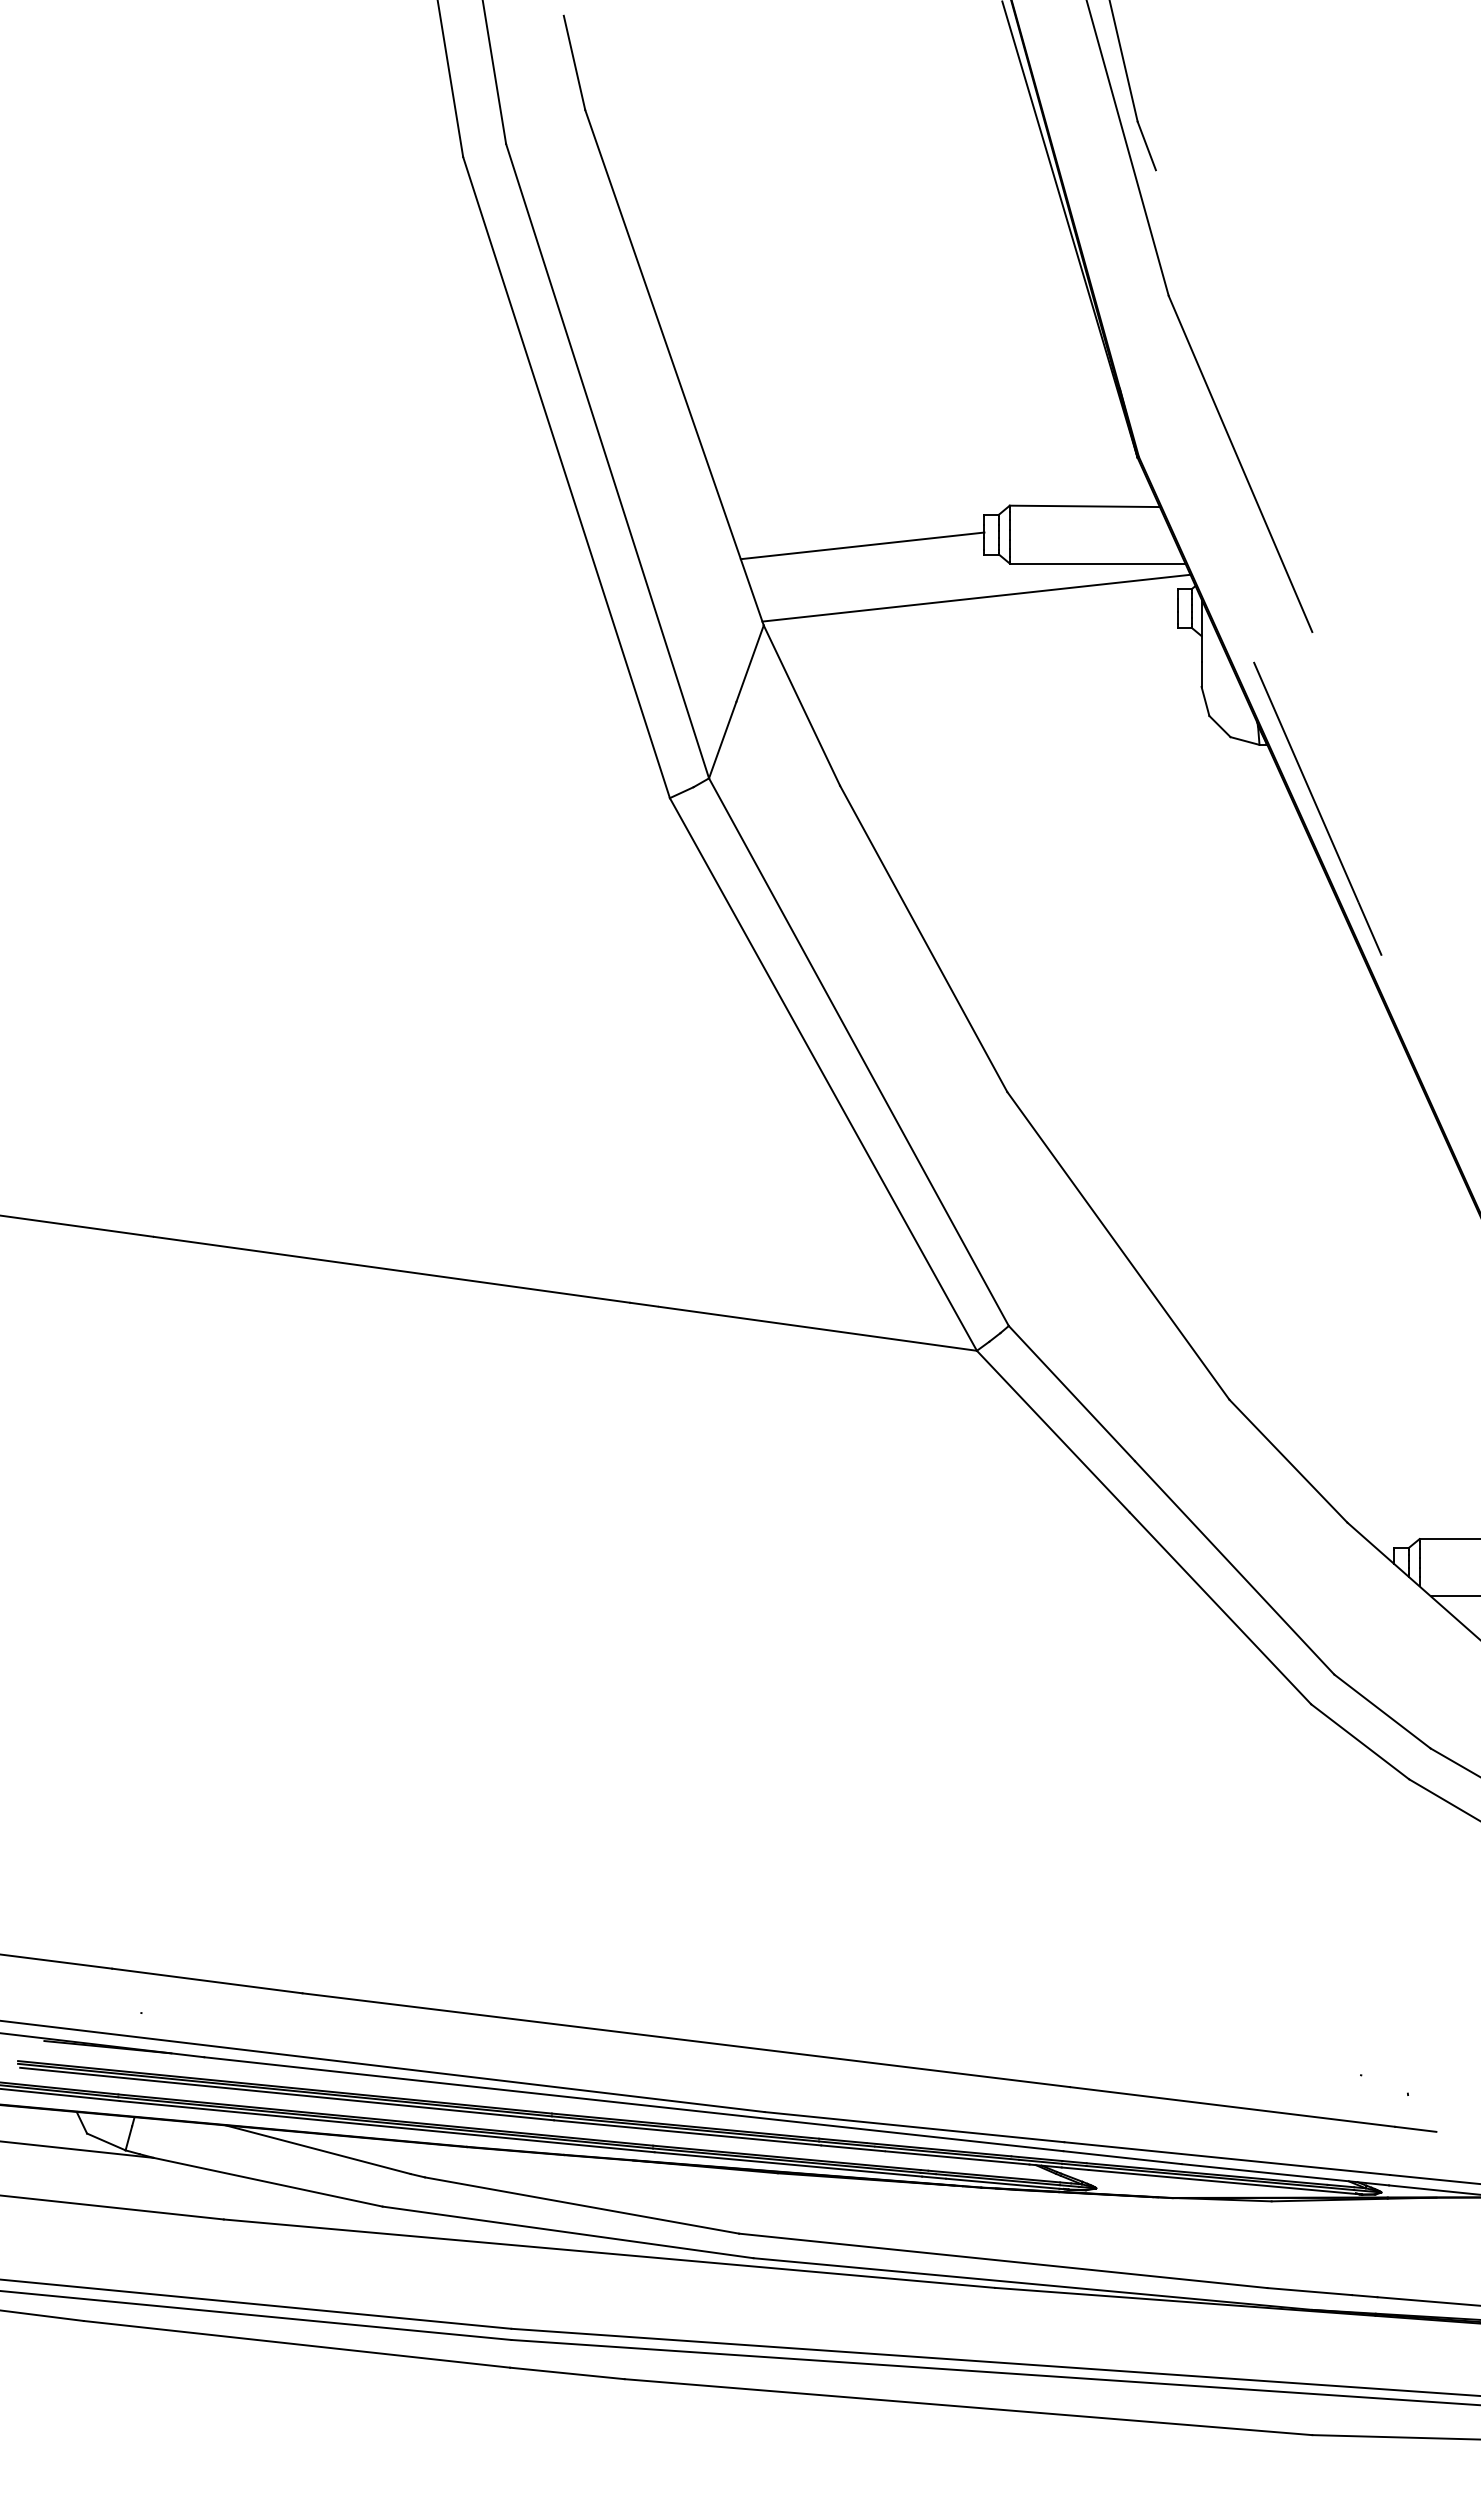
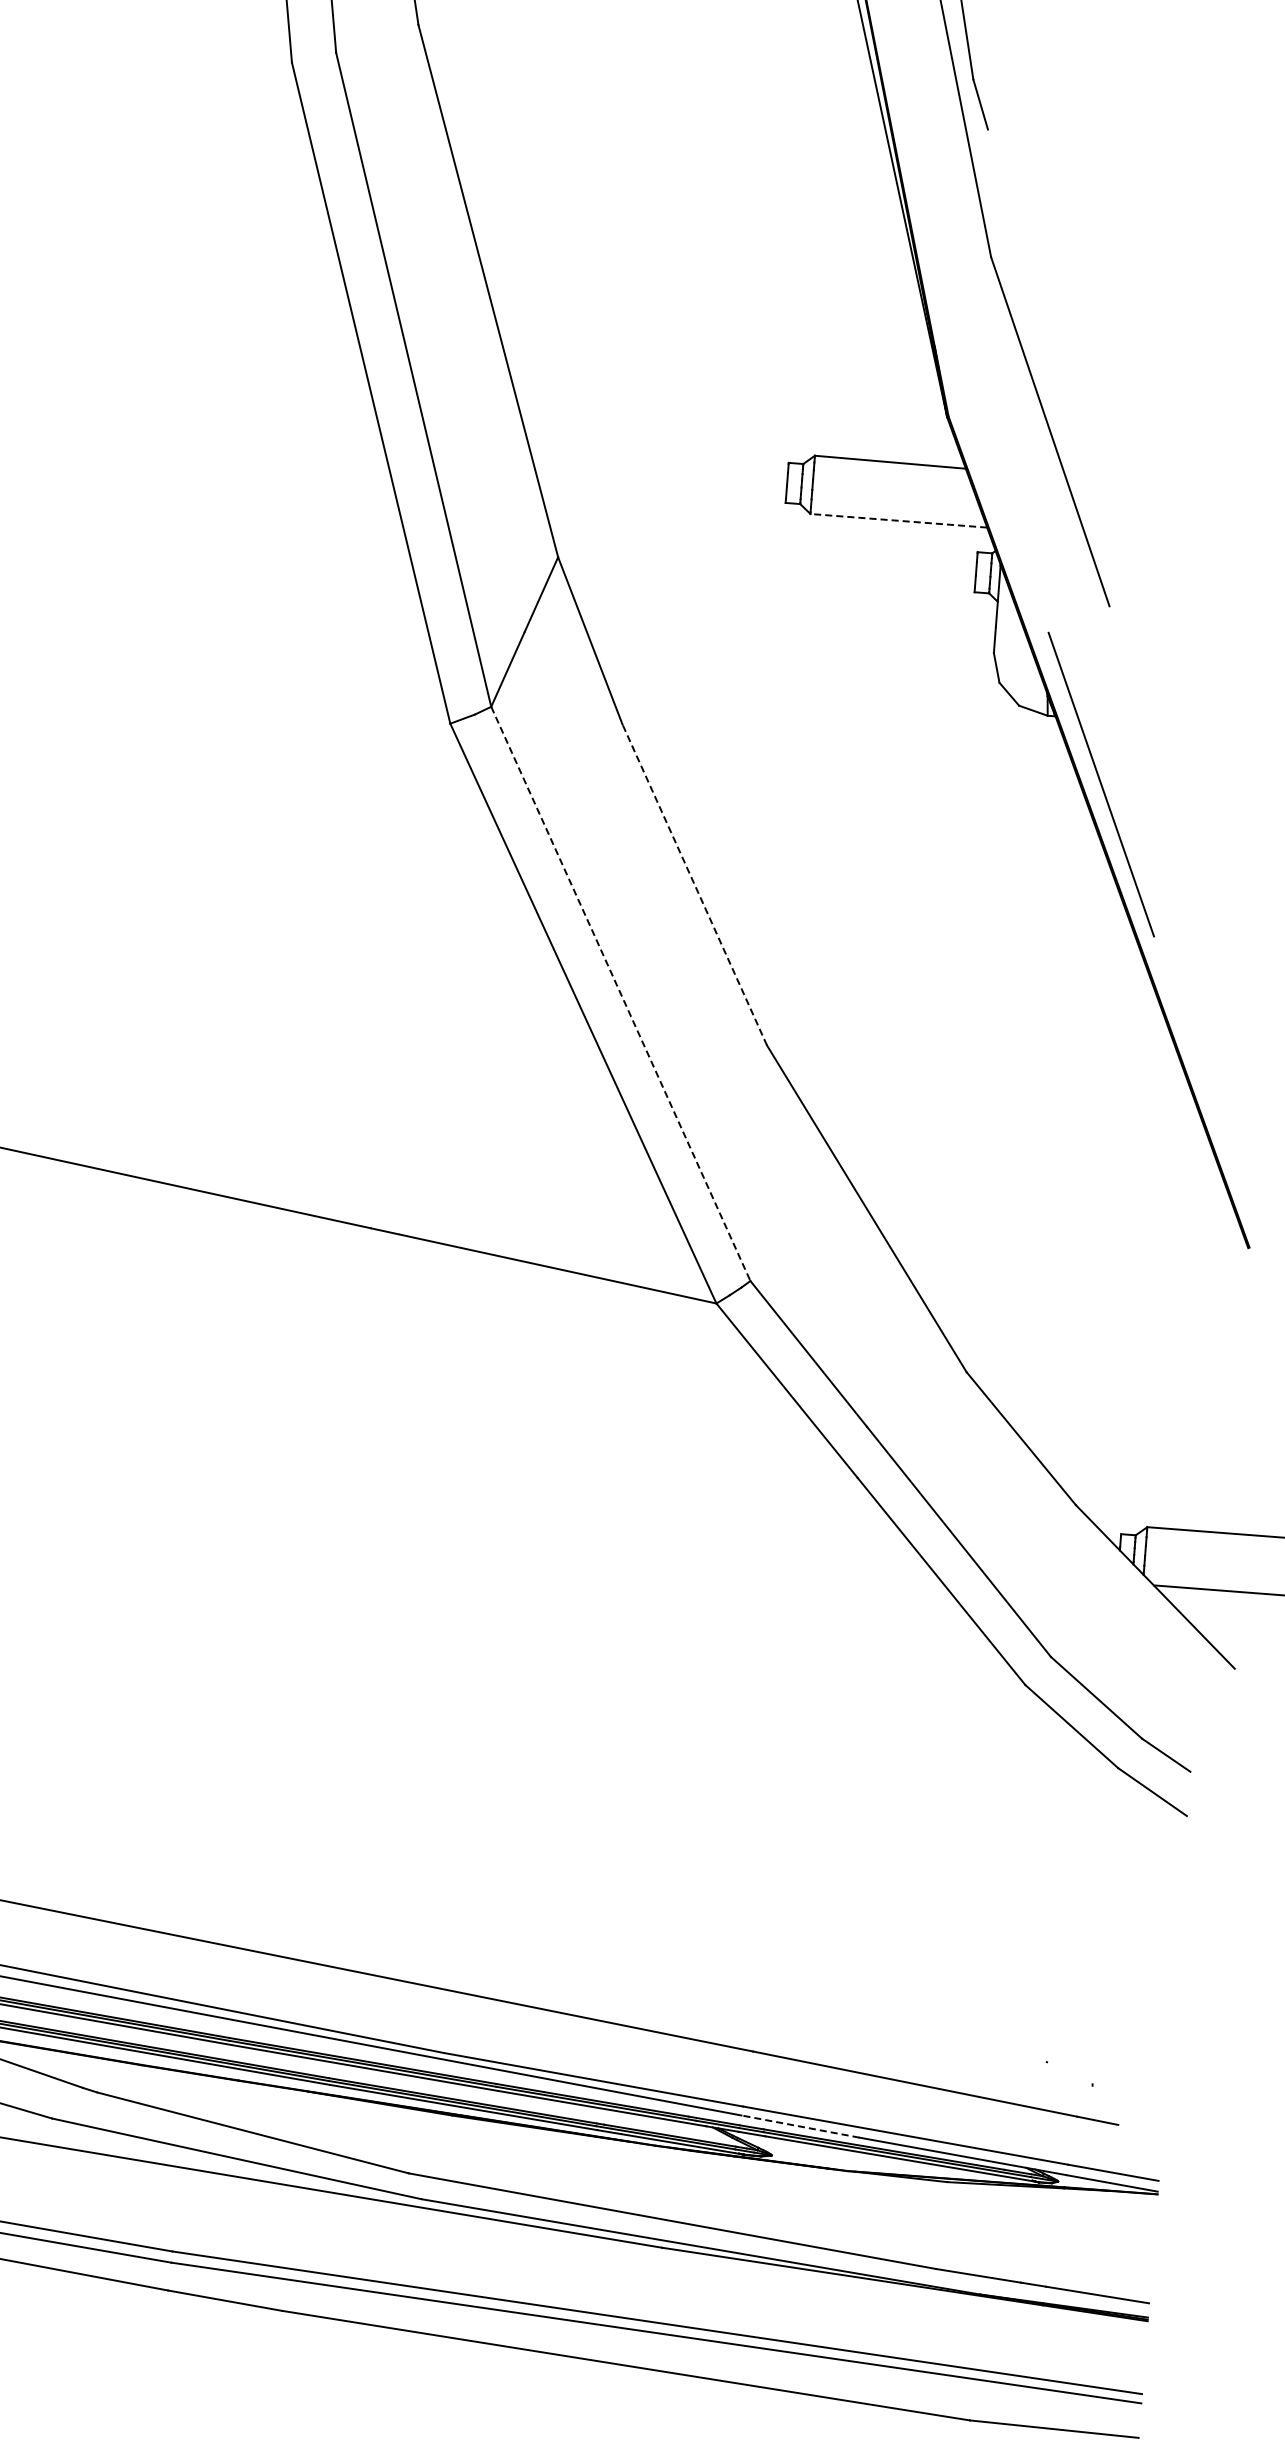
line: (862, 545) -> (663, 484), removed
line: (1097, 563) -> (898, 520), solid -> dashed
line: (976, 597) -> (774, 545), removed
line: (923, 938) -> (694, 884), solid -> dashed
line: (859, 1052) -> (621, 994), solid -> dashed
line: (1122, 2157) -> (800, 2126), solid -> dashed

